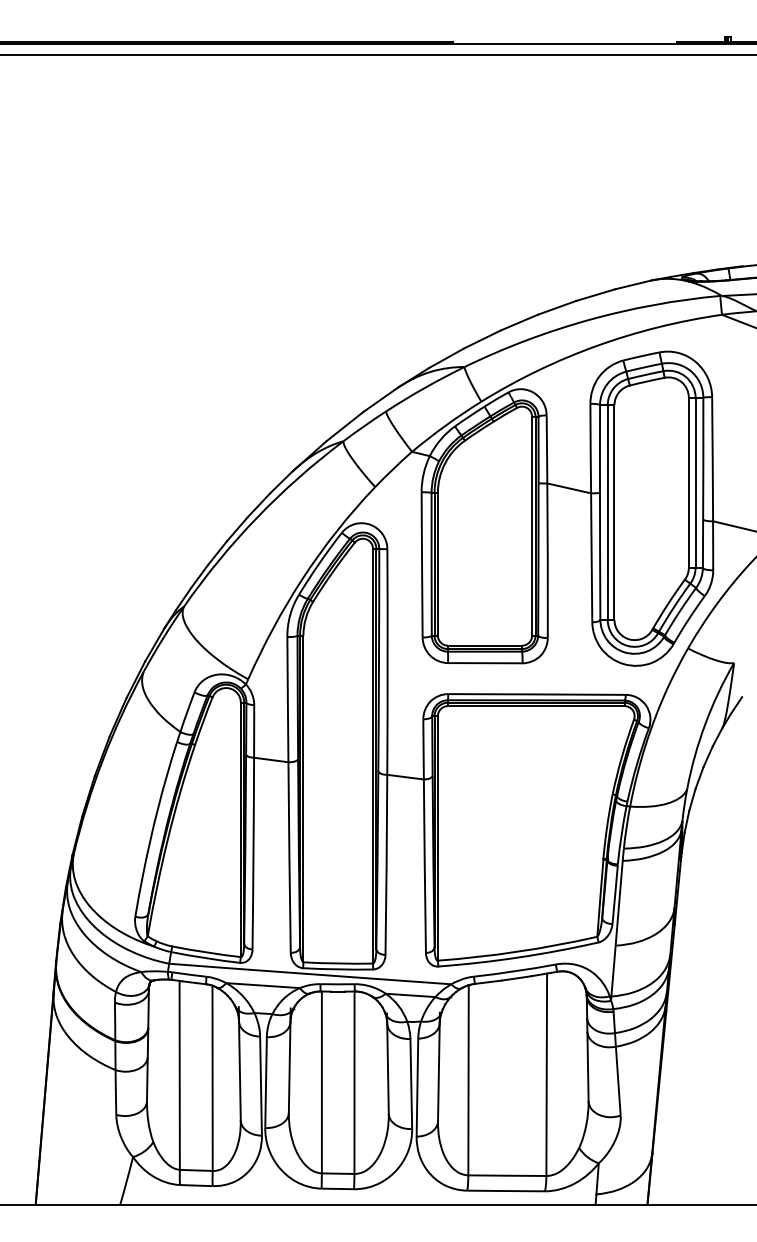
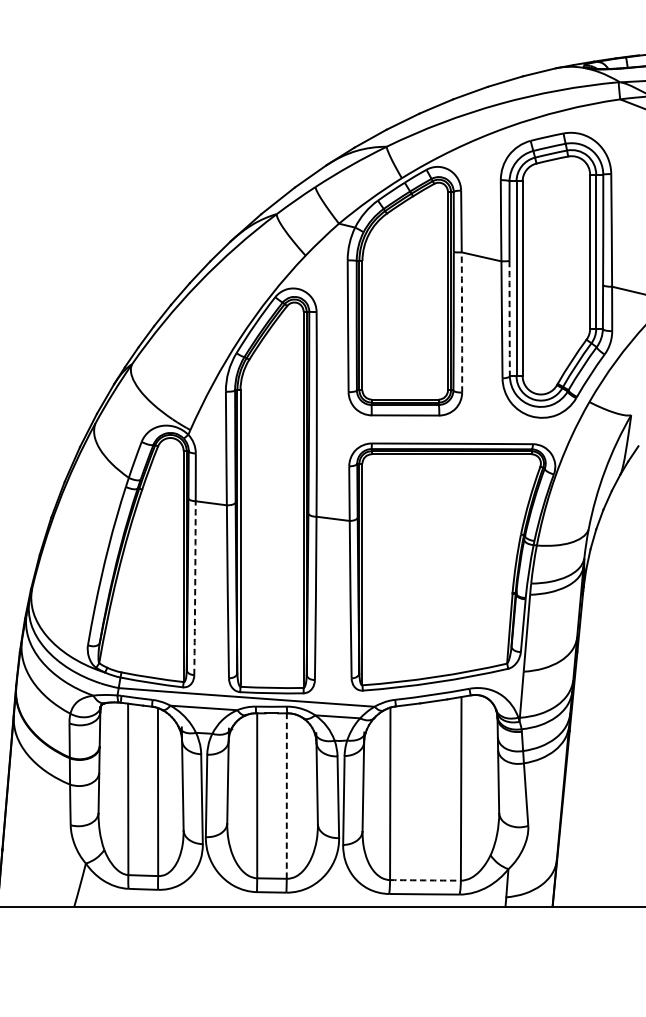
arc: (600, 556) -> (509, 318), solid -> dashed
arc: (547, 560) -> (461, 322), solid -> dashed
arc: (253, 853) -> (195, 588), solid -> dashed
line: (354, 1082) -> (286, 795), solid -> dashed
arc: (507, 1175) -> (425, 880), solid -> dashed

